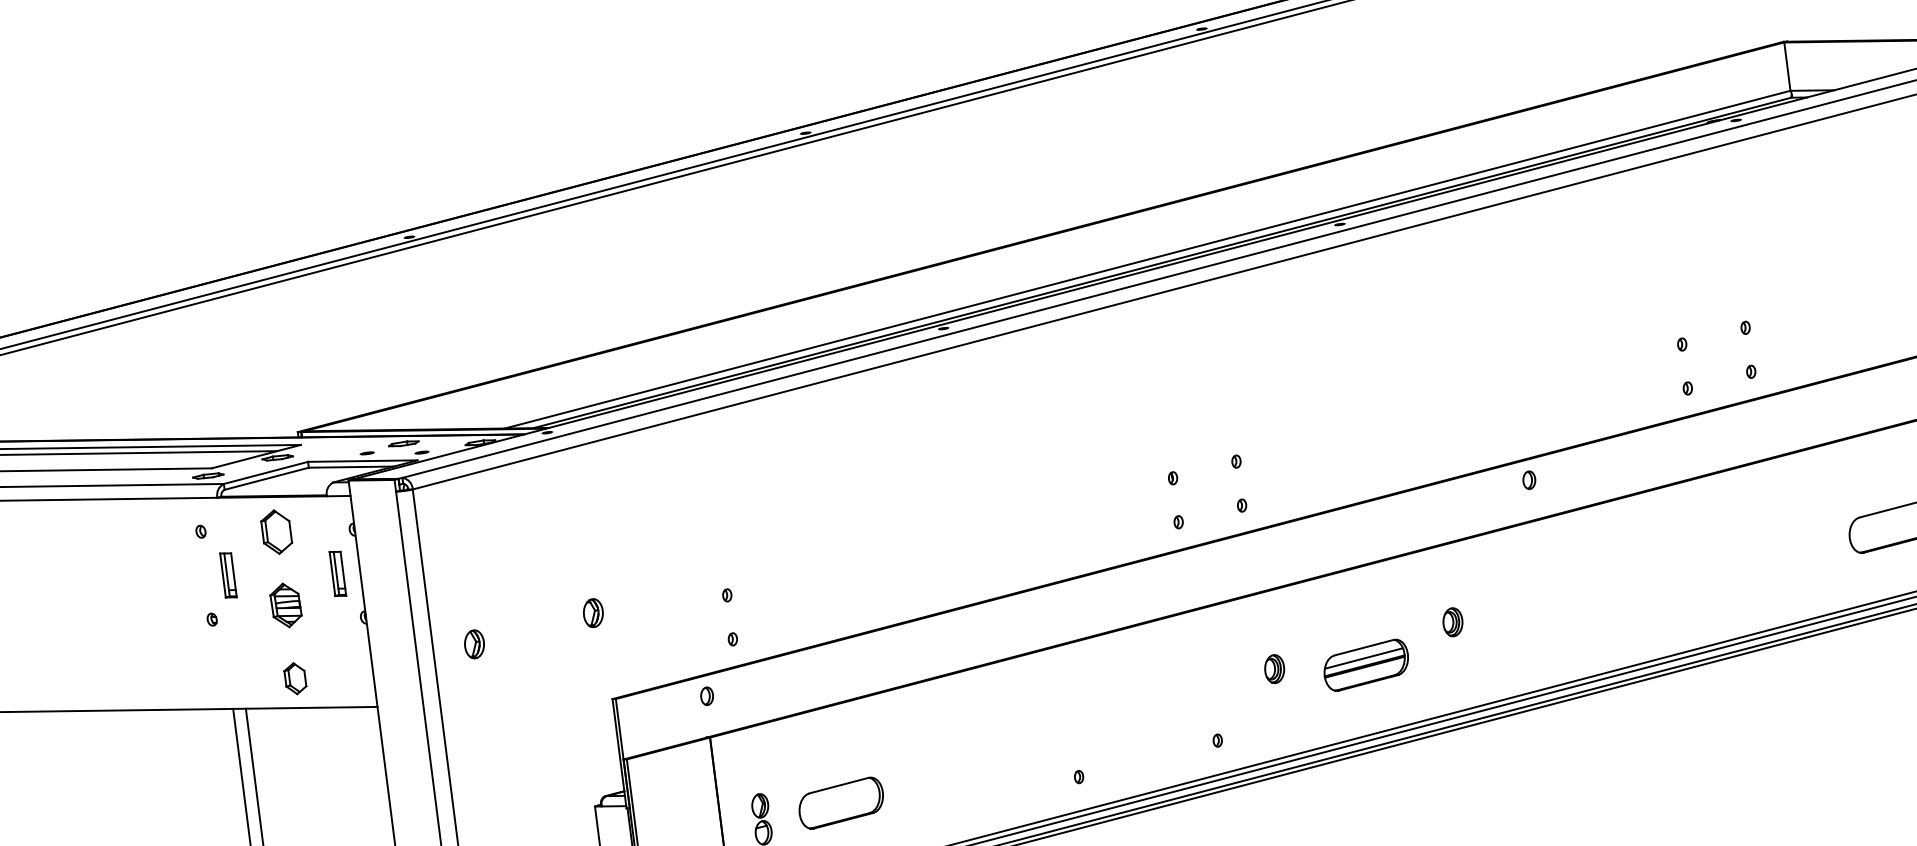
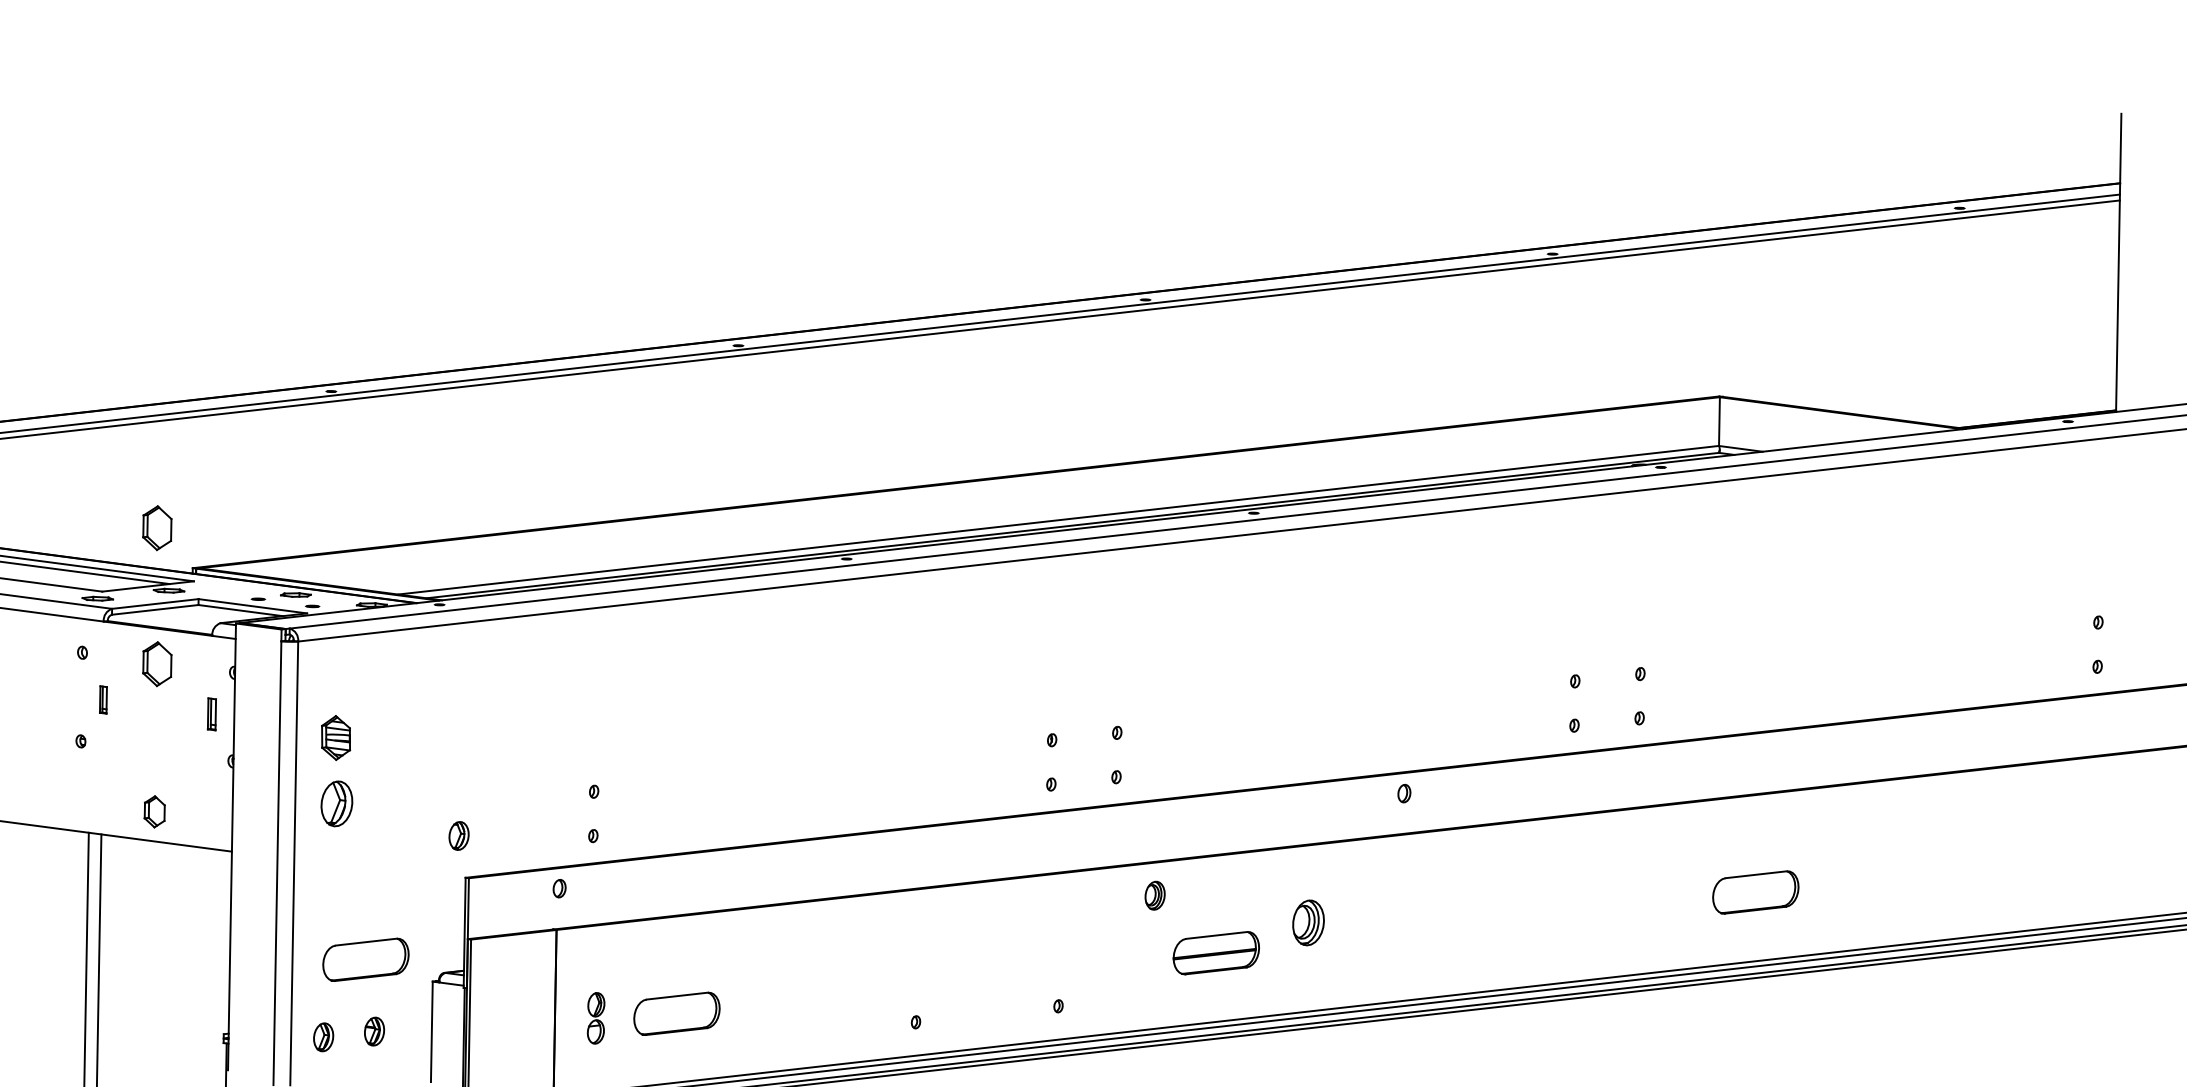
part: (257, 397) -> (157, 528), added
part: (228, 574) -> (103, 699), size x0.6
part: (337, 574) -> (211, 714), size x0.7
part: (286, 604) -> (336, 737), moved
part: (592, 612) -> (458, 835), moved
part: (1452, 622) -> (1307, 923), size x1.6
part: (474, 644) -> (336, 803), size x1.6
line: (1363, 657) -> (1214, 945), removed
part: (1273, 668) -> (1154, 895), moved
part: (525, 794) -> (365, 959), added

